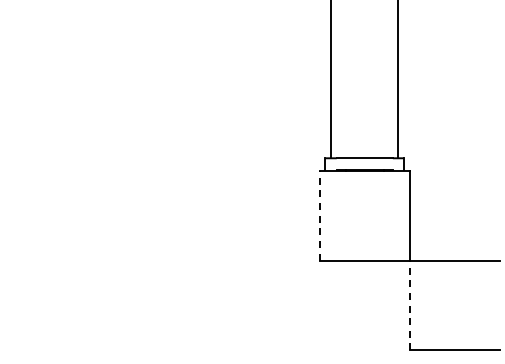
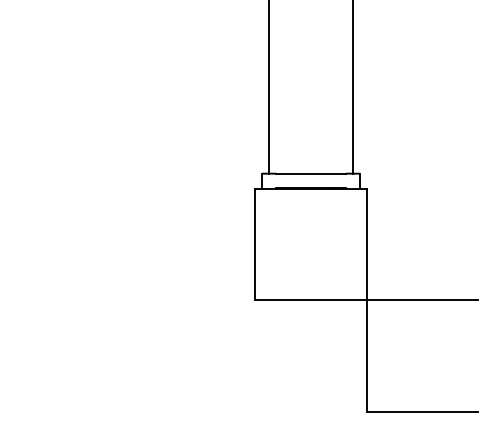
line: (319, 215) -> (254, 244), dashed -> solid
line: (409, 305) -> (366, 356), dashed -> solid

